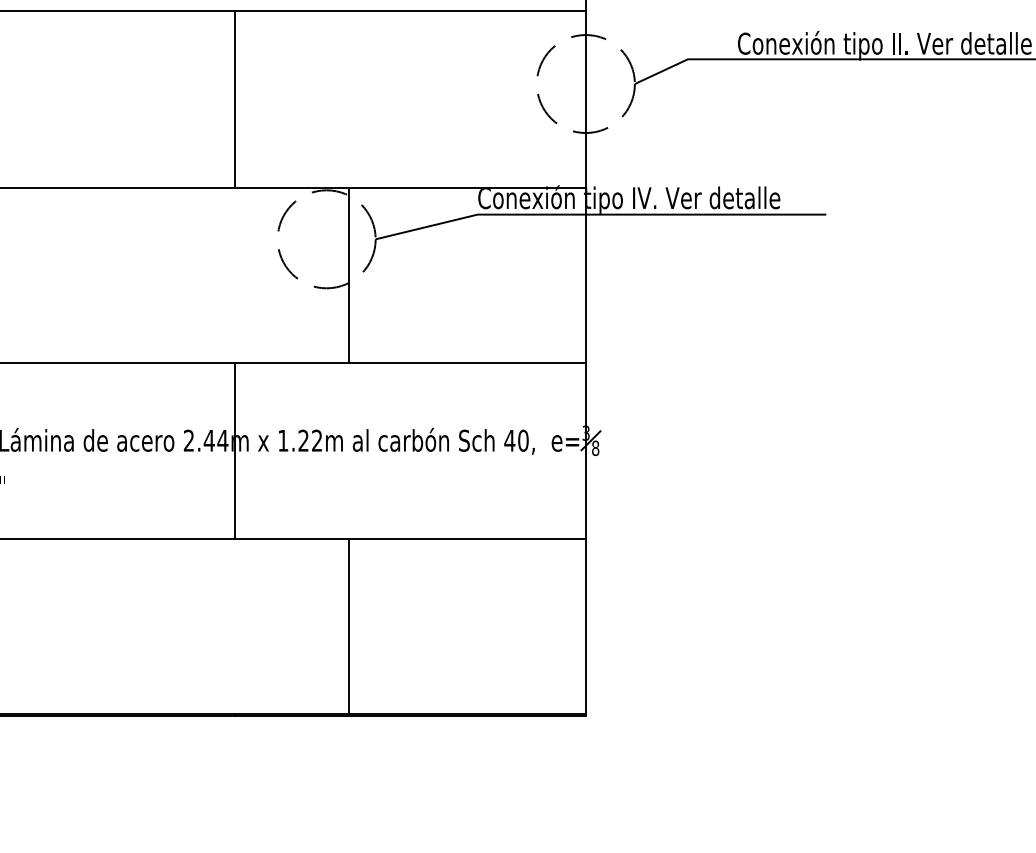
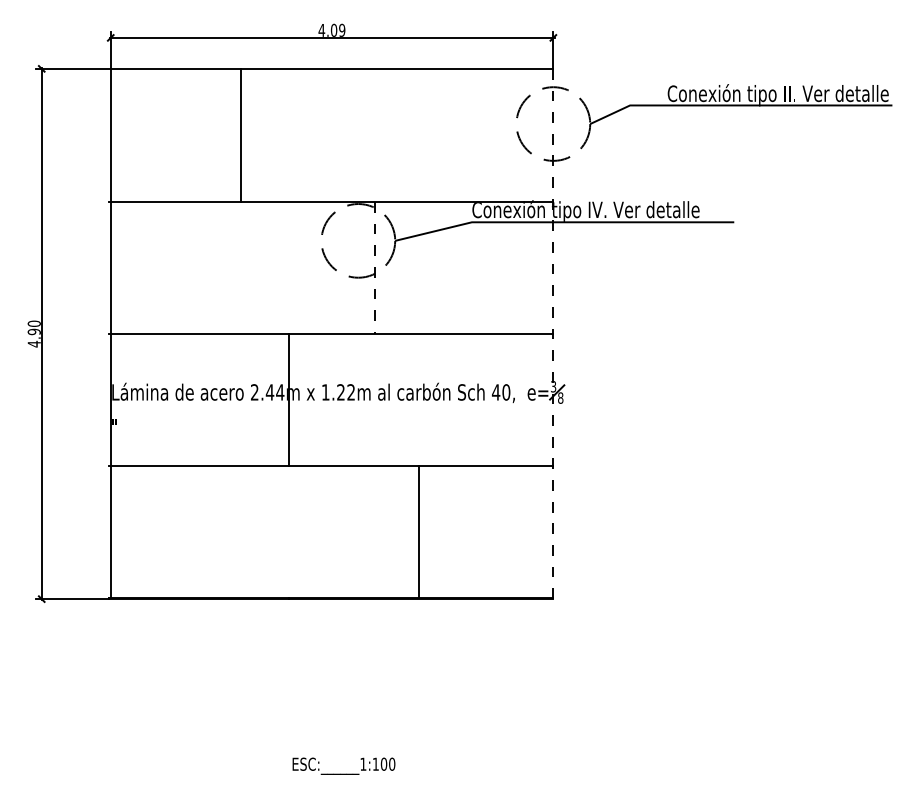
line: (235, 97) -> (241, 134), moved
line: (348, 276) -> (374, 268), solid -> dashed
line: (586, 363) -> (553, 334), solid -> dashed
line: (348, 626) -> (418, 532), moved

